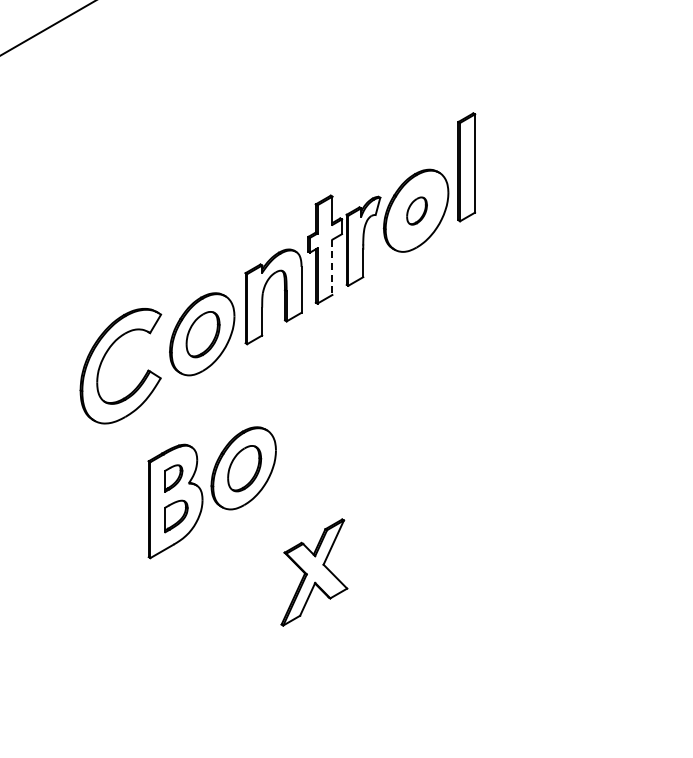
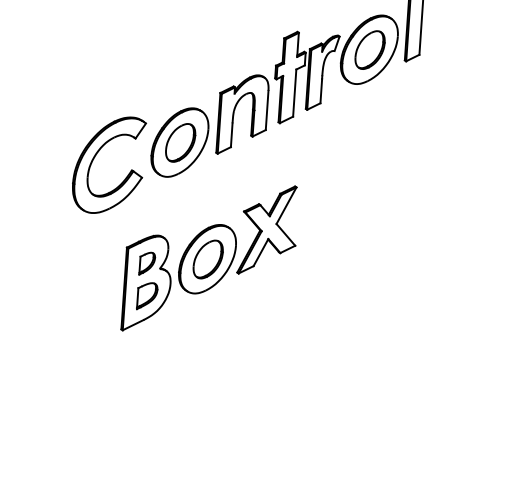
part: (416, 210) -> (369, 49), size x1.67
line: (332, 267) -> (294, 93), dashed -> solid
part: (314, 572) -> (268, 230), moved

